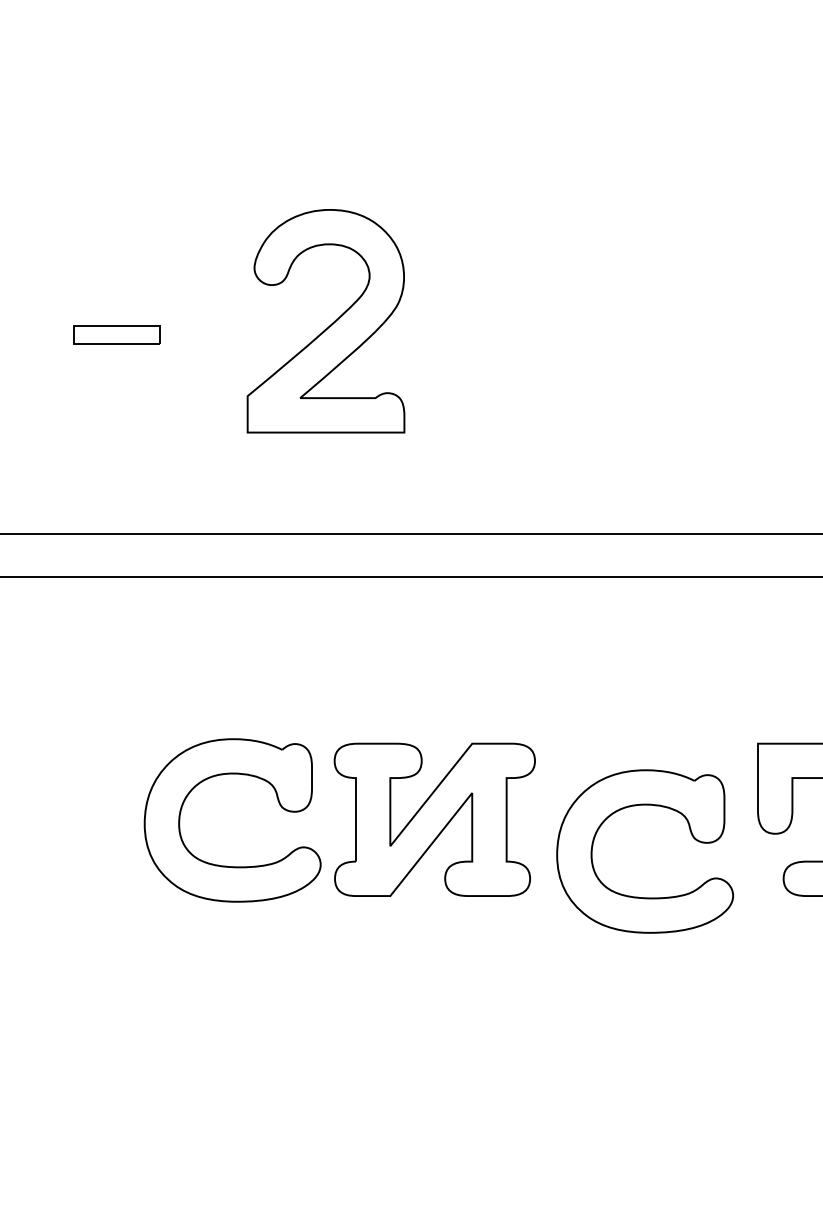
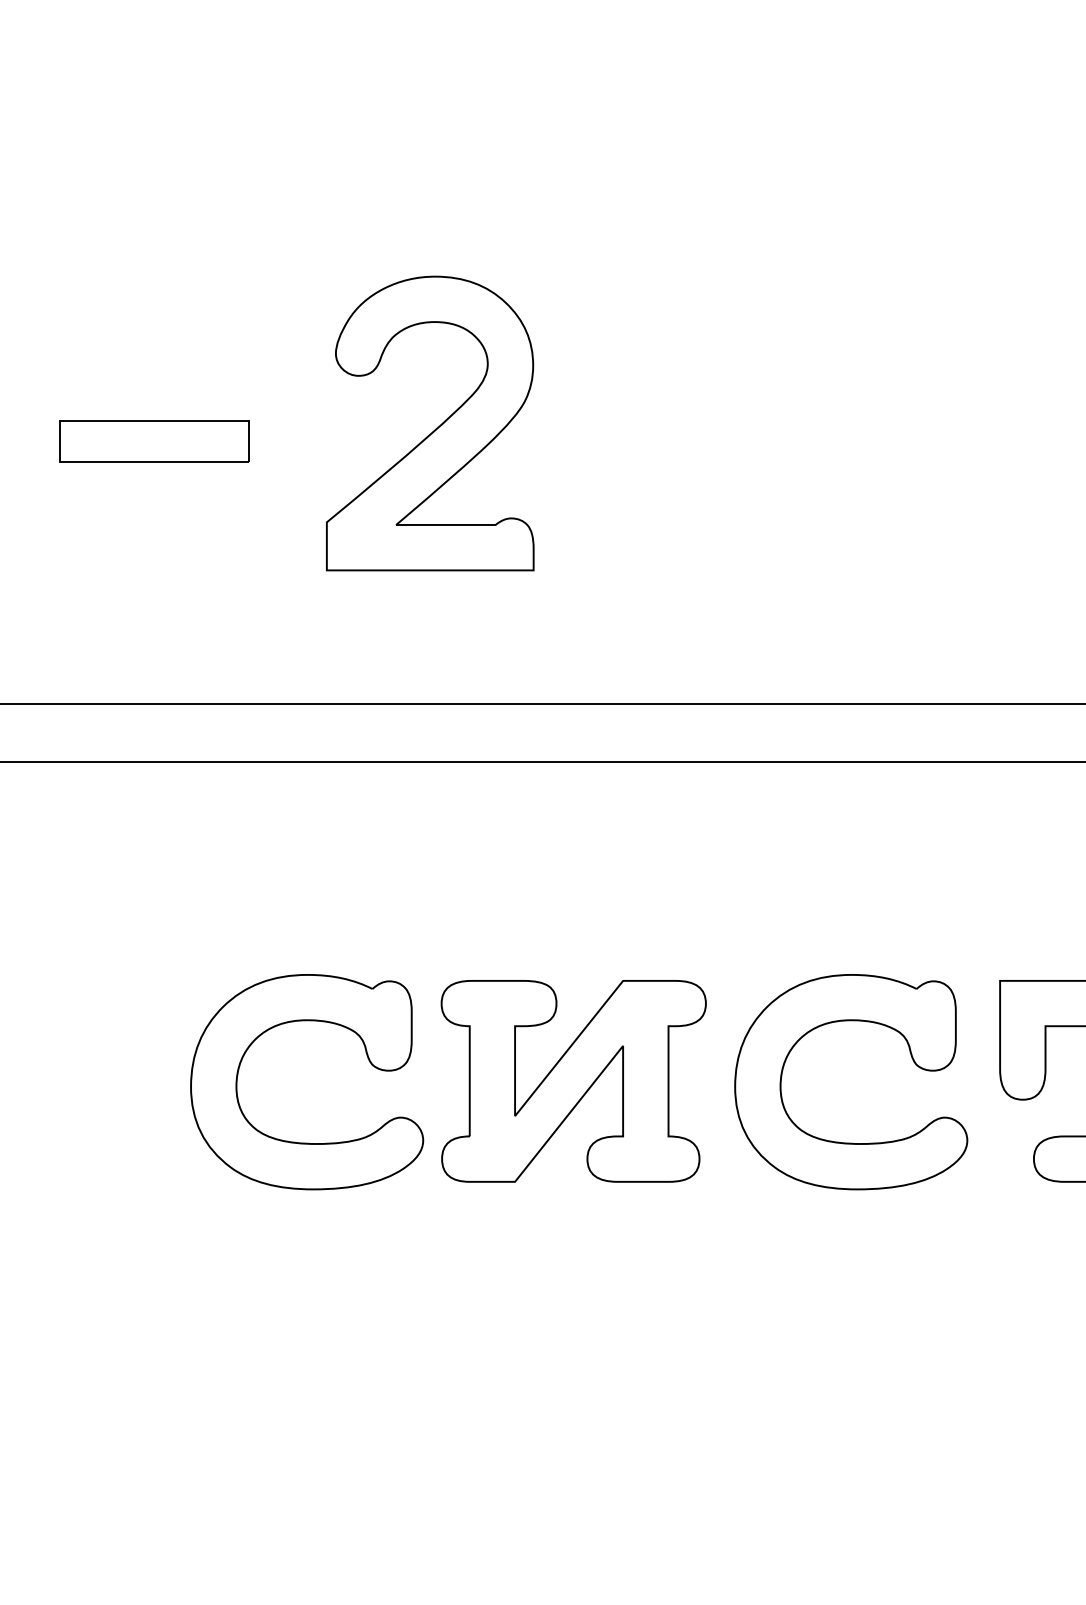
part: (117, 334) -> (154, 441), size x1.67
part: (645, 897) -> (851, 1142), moved

